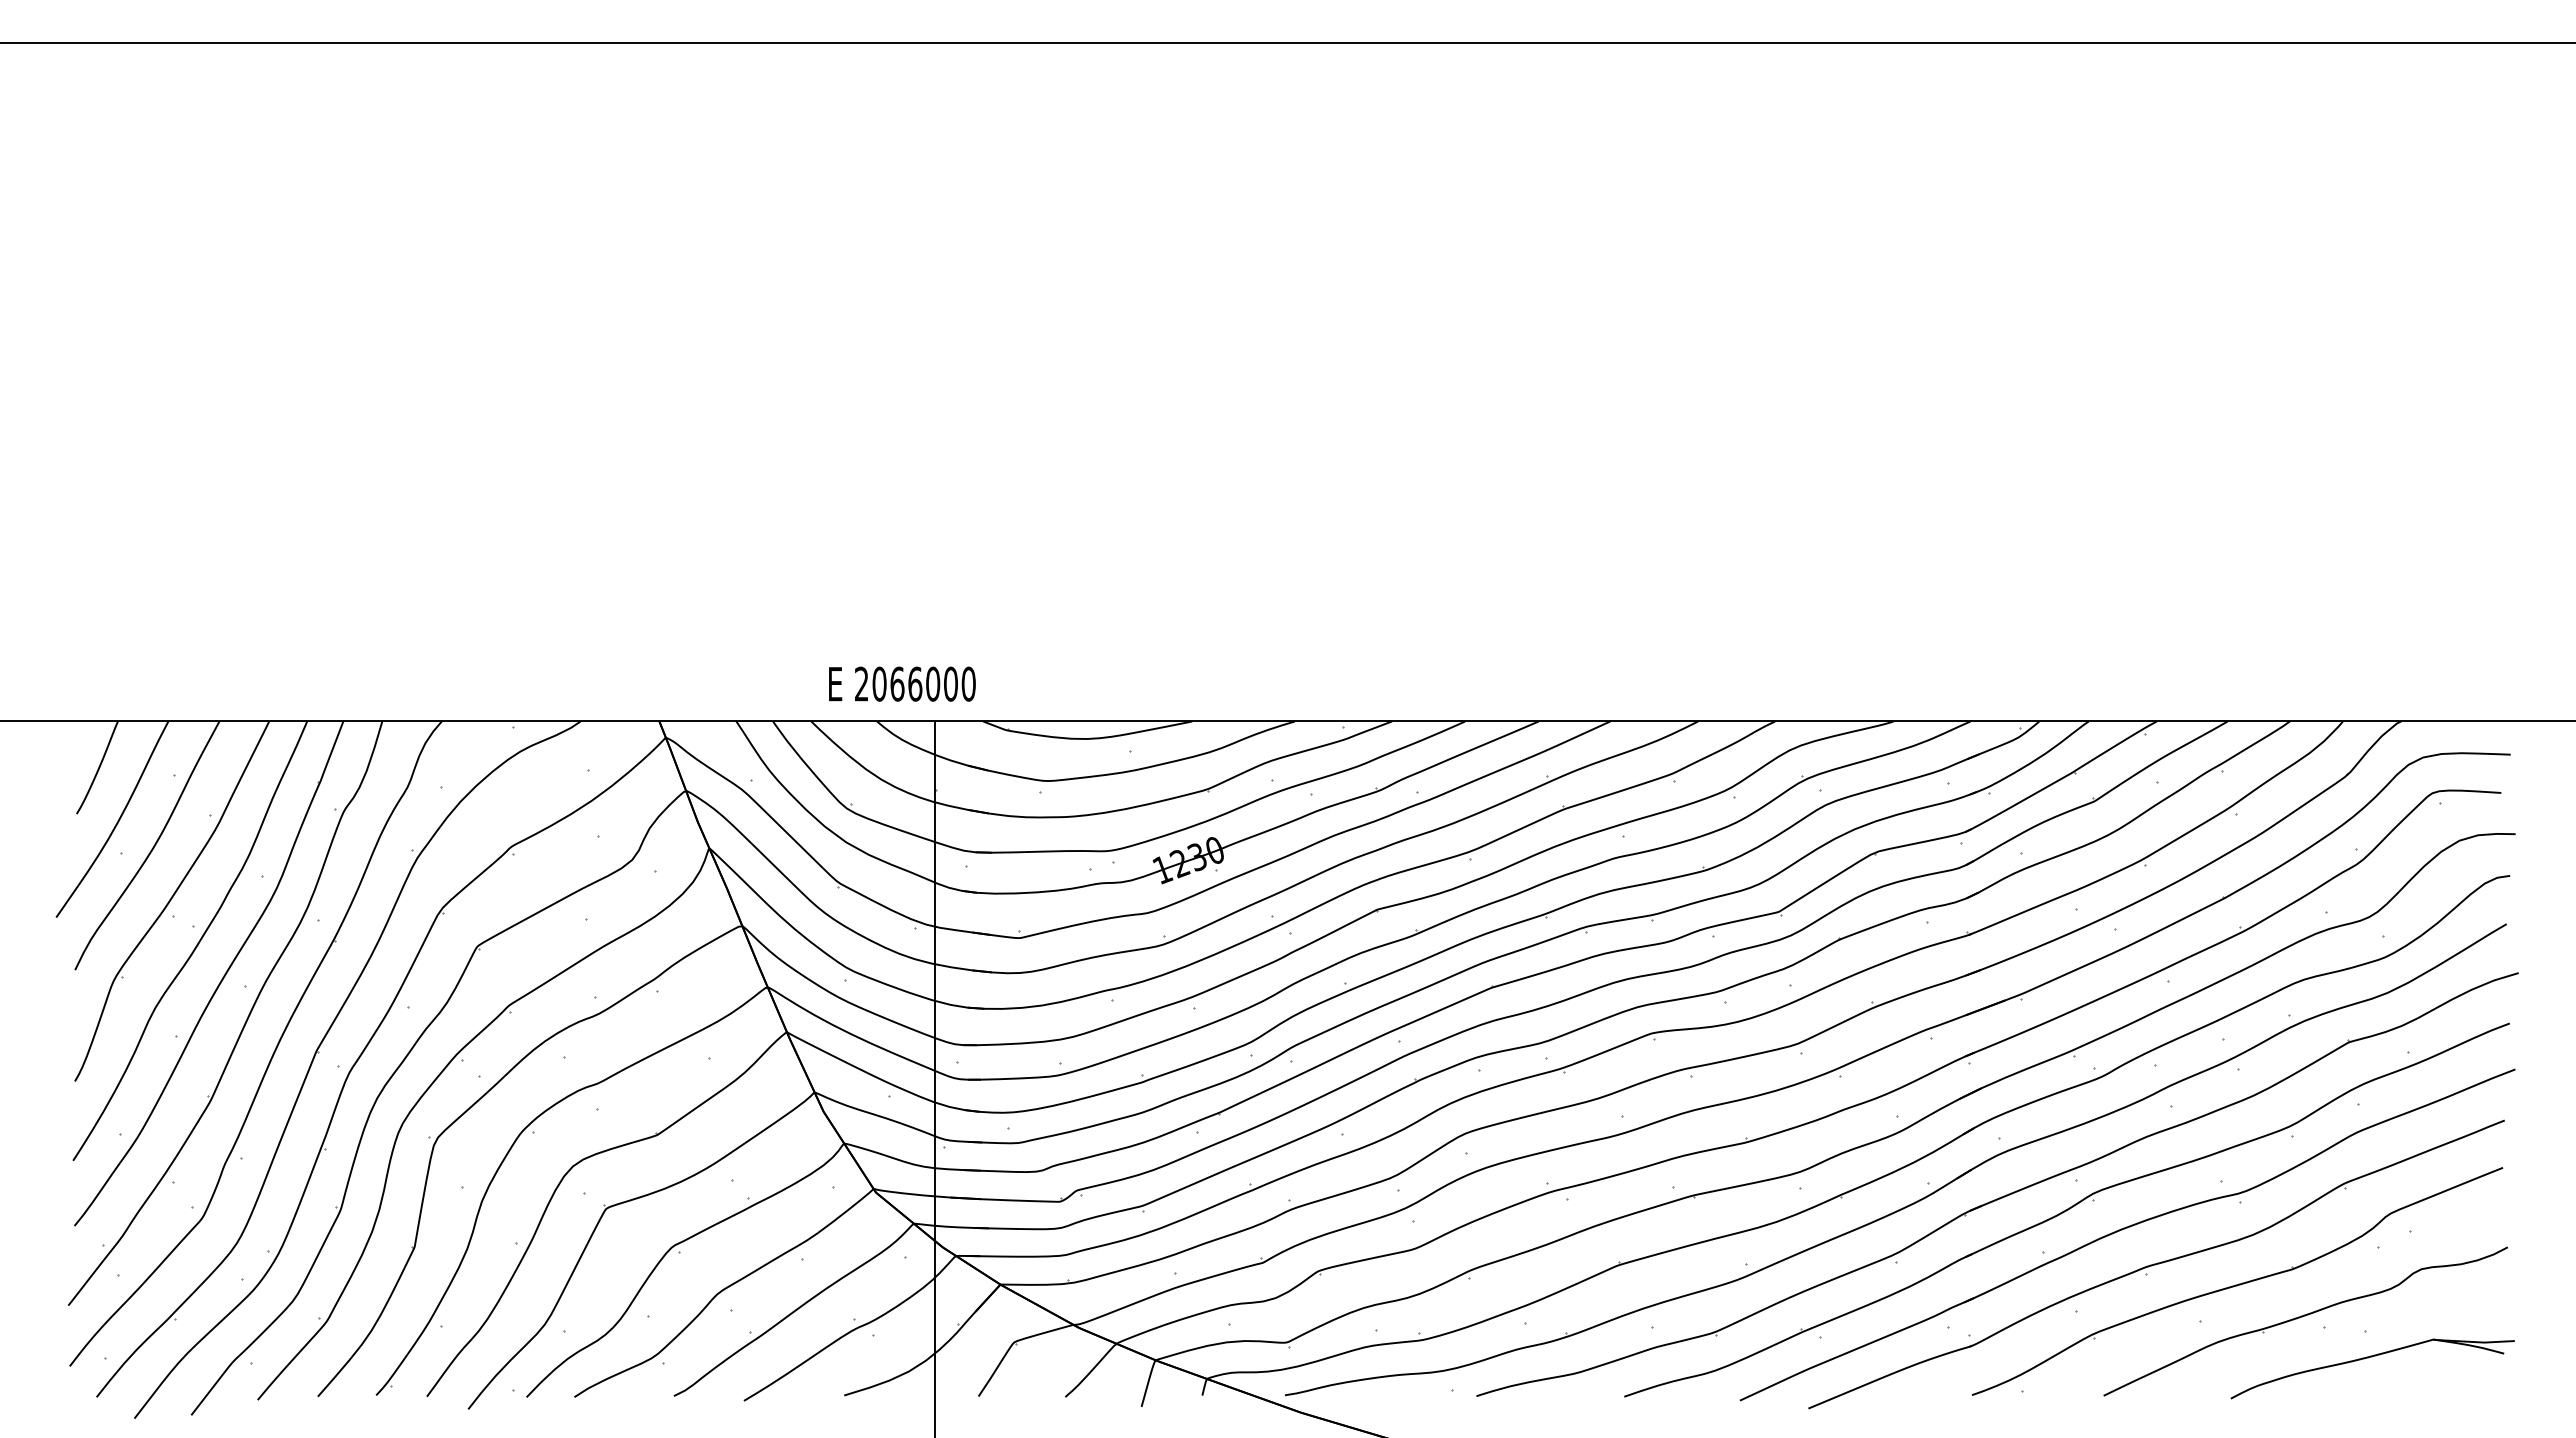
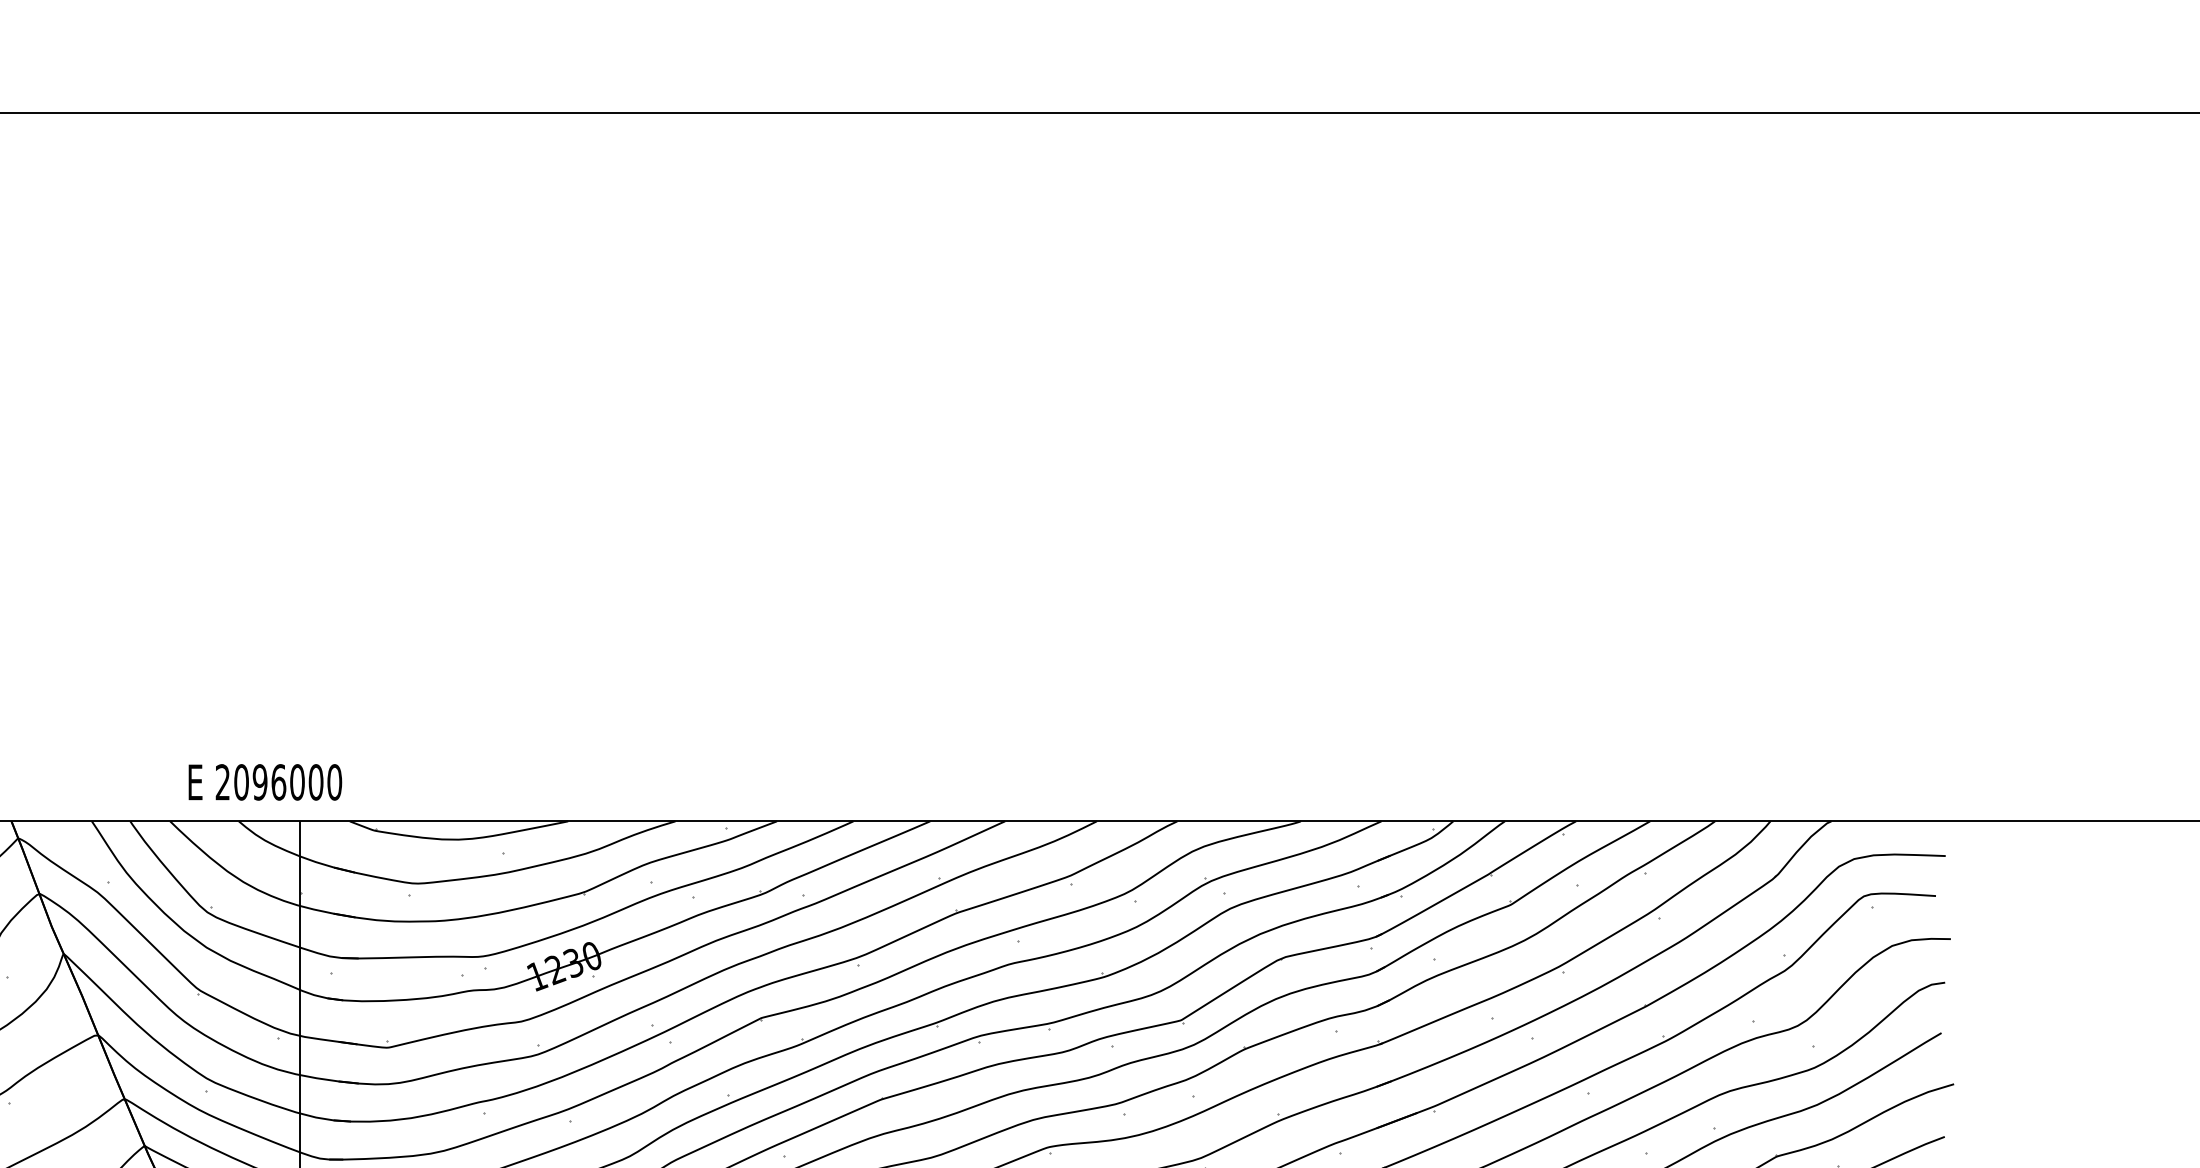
text: (897, 683) -> (260, 781), 2066000 -> 2096000

